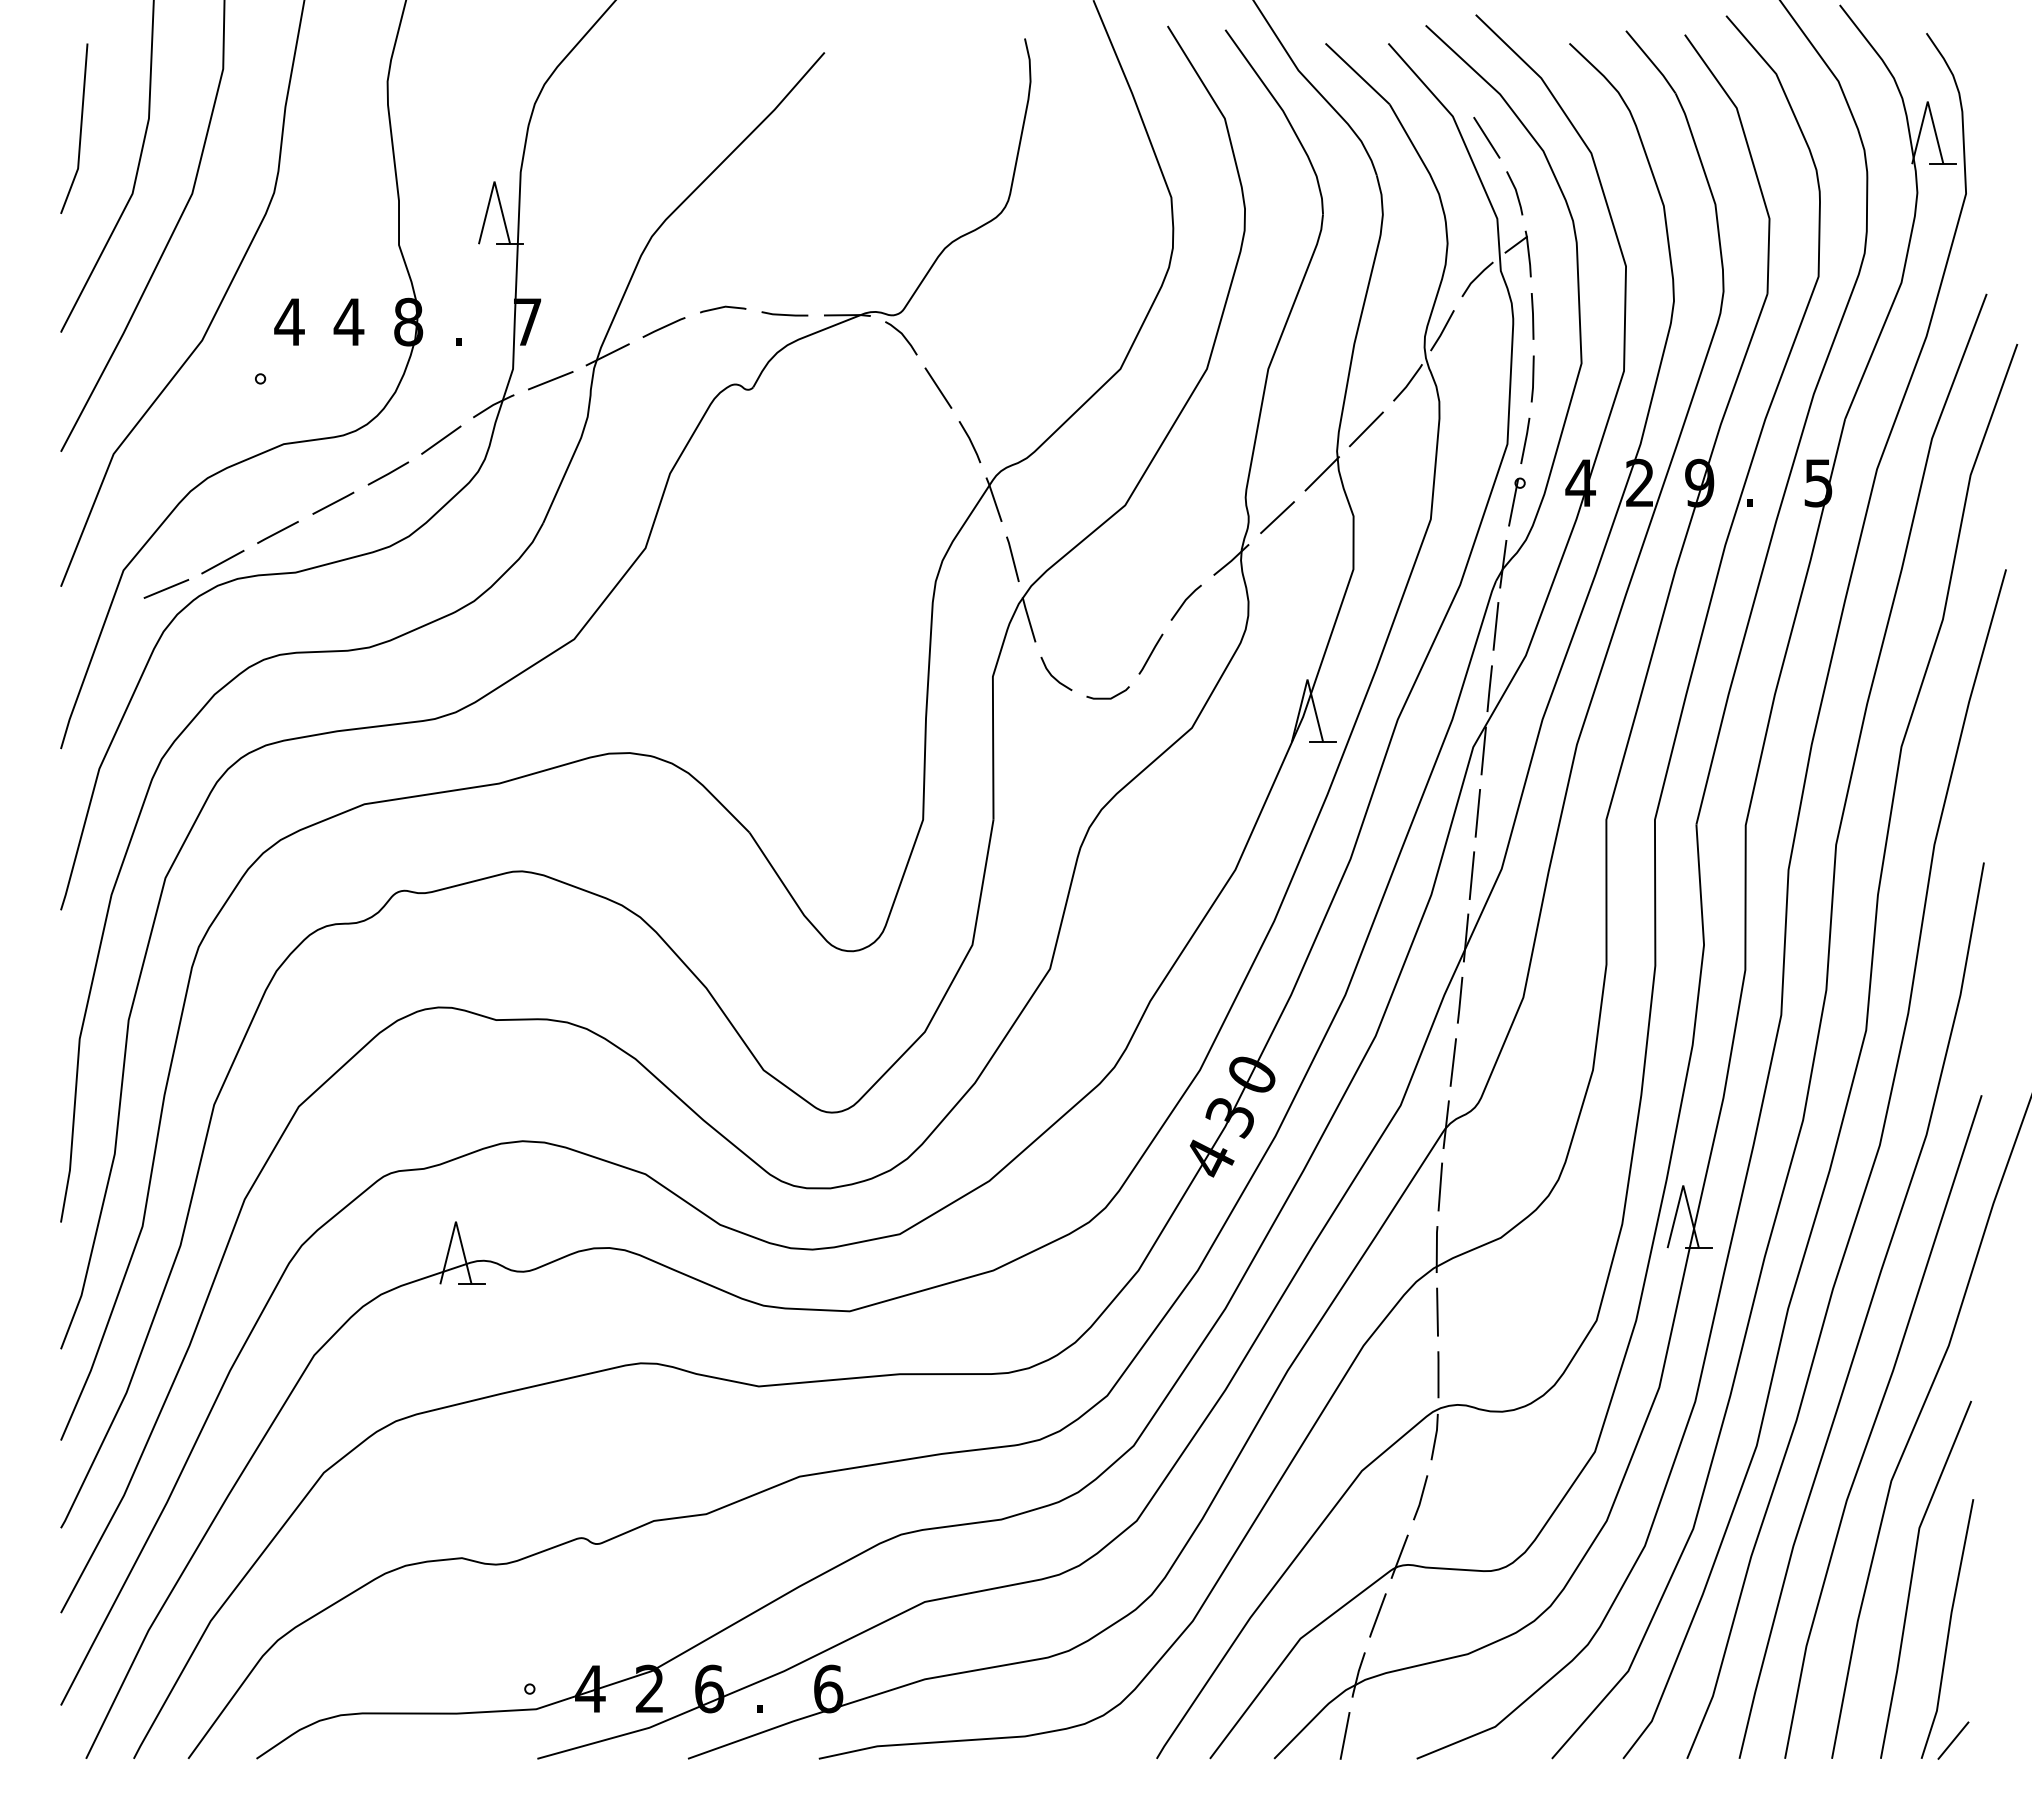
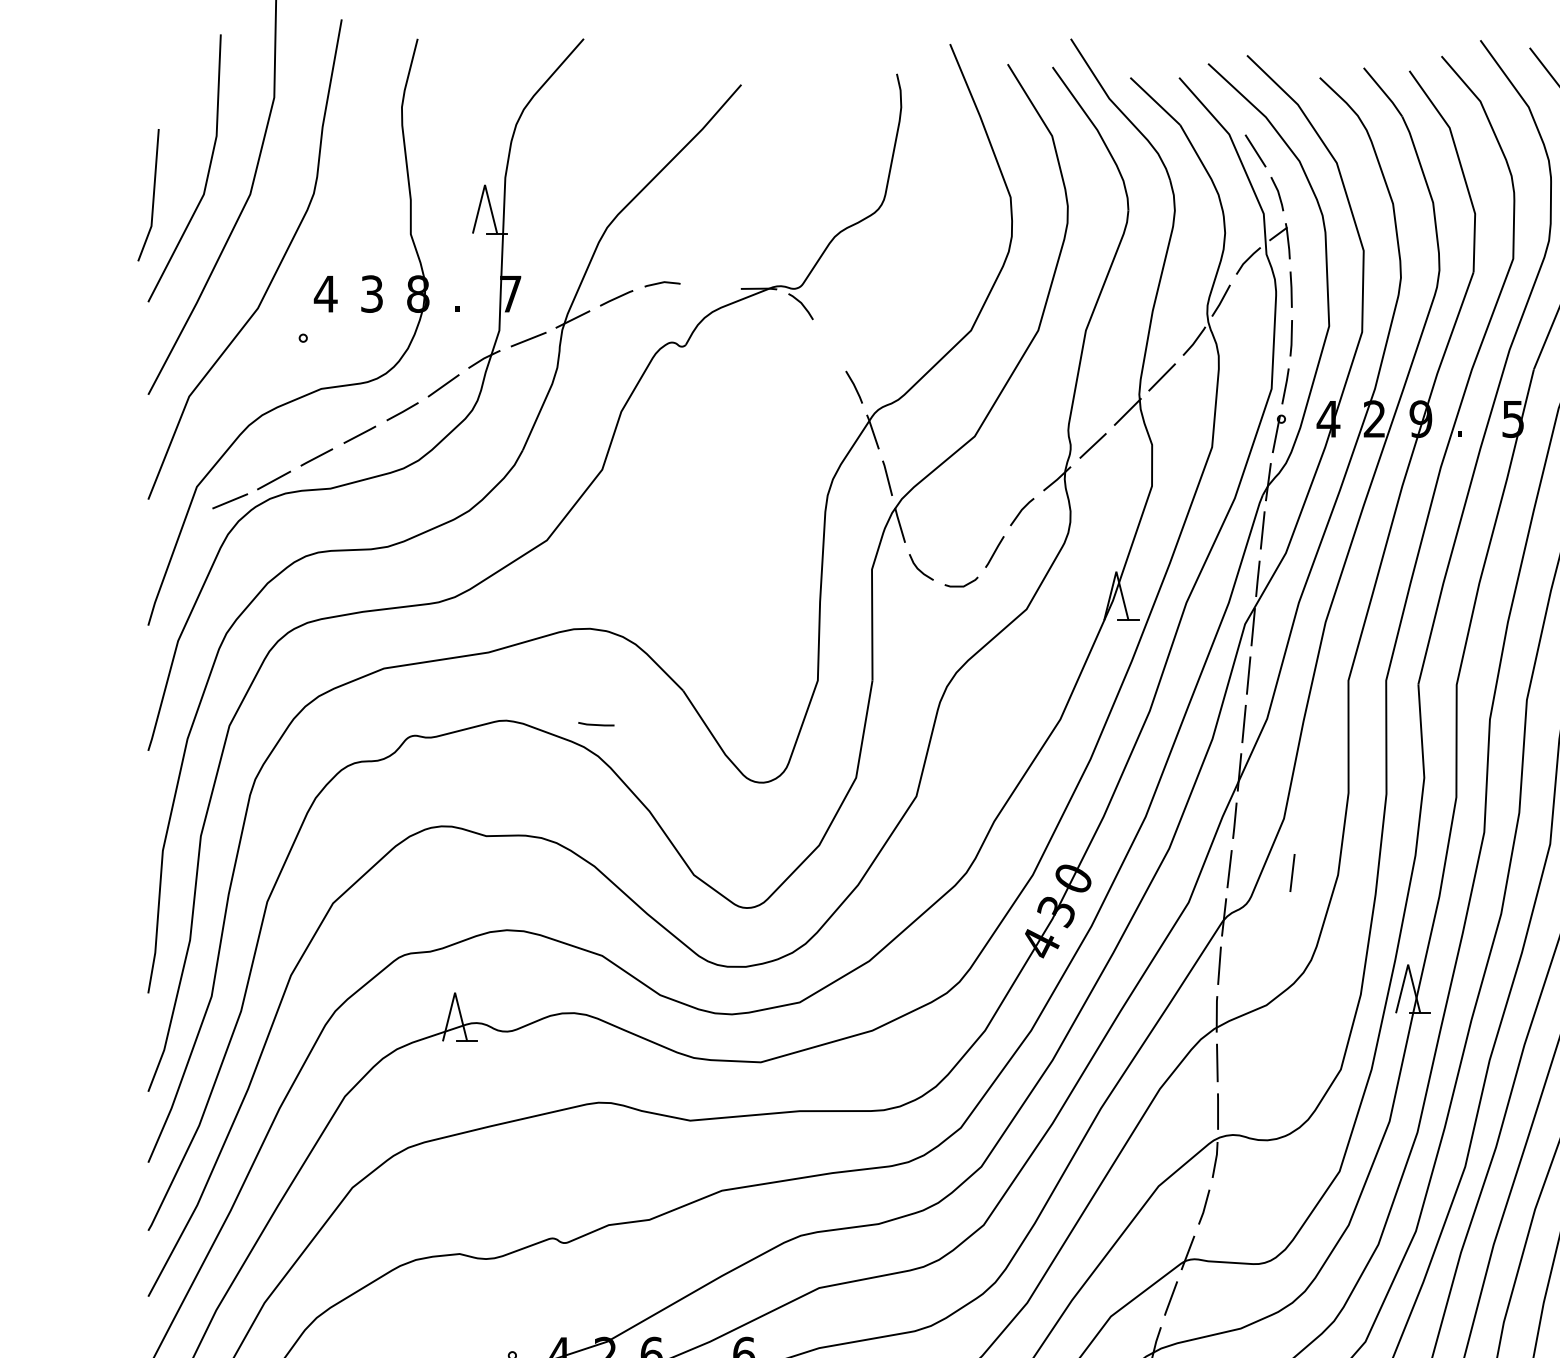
line: (80, 128) -> (153, 195), moved
line: (784, 314) -> (596, 724), moved
text: (348, 321) -> (371, 293), 4 -> 3
line: (938, 387) -> (829, 344), removed
line: (1533, 1067) -> (1291, 872), added

